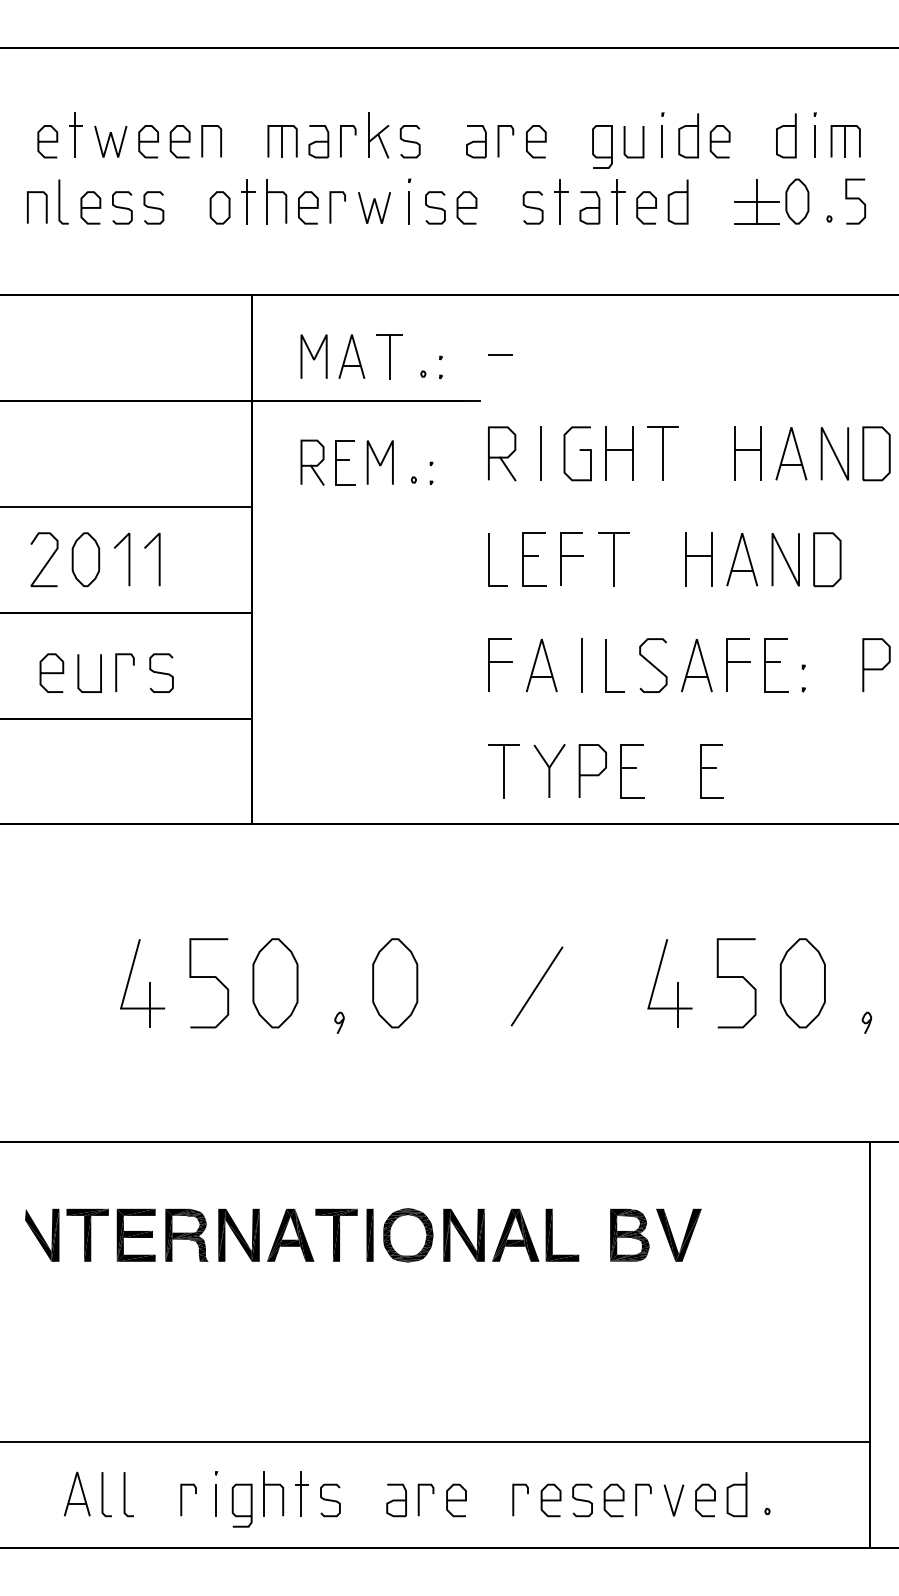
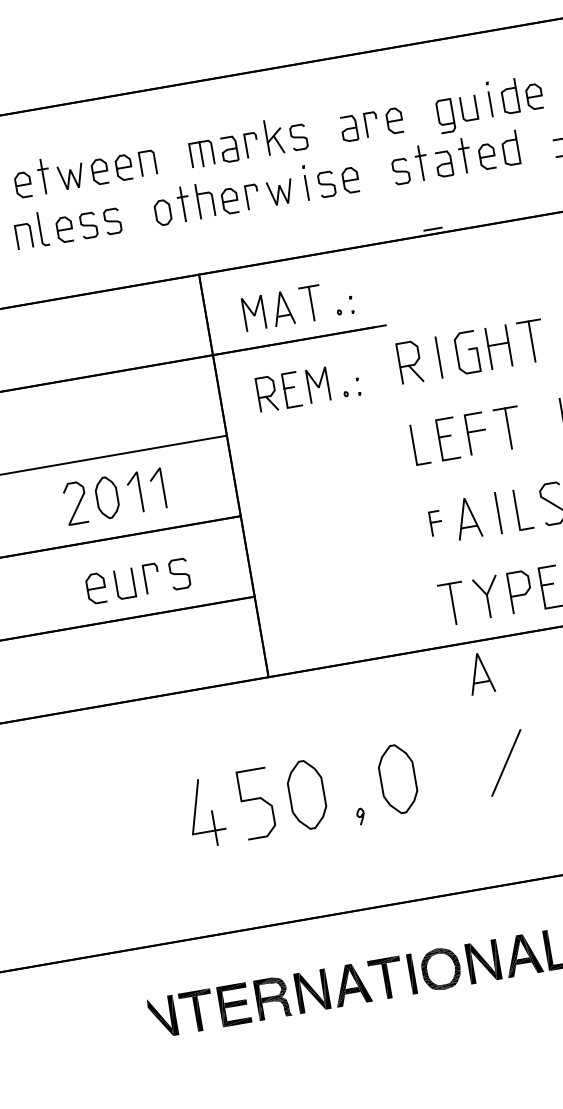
line: (500, 354) -> (433, 228), moved
part: (500, 664) -> (436, 523), size x0.6
part: (523, 866) -> (480, 673), added

